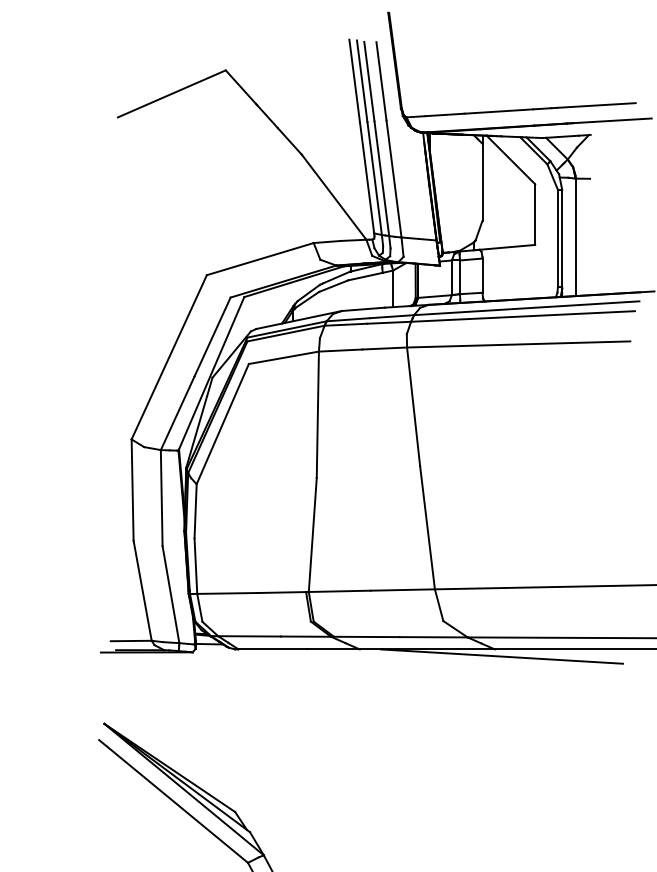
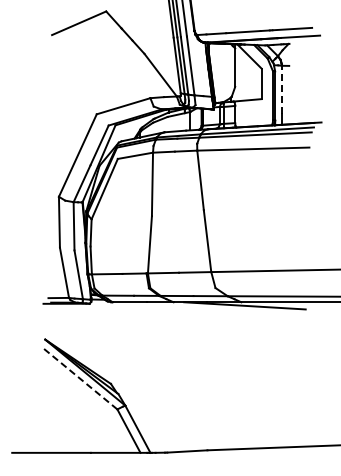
line: (574, 225) -> (281, 89), solid -> dashed
line: (172, 801) -> (79, 378), solid -> dashed

